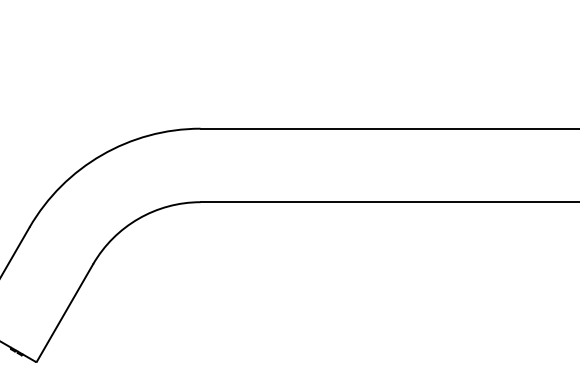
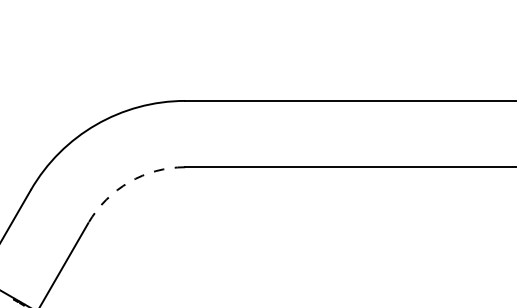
arc: (138, 218) -> (129, 181), solid -> dashed

